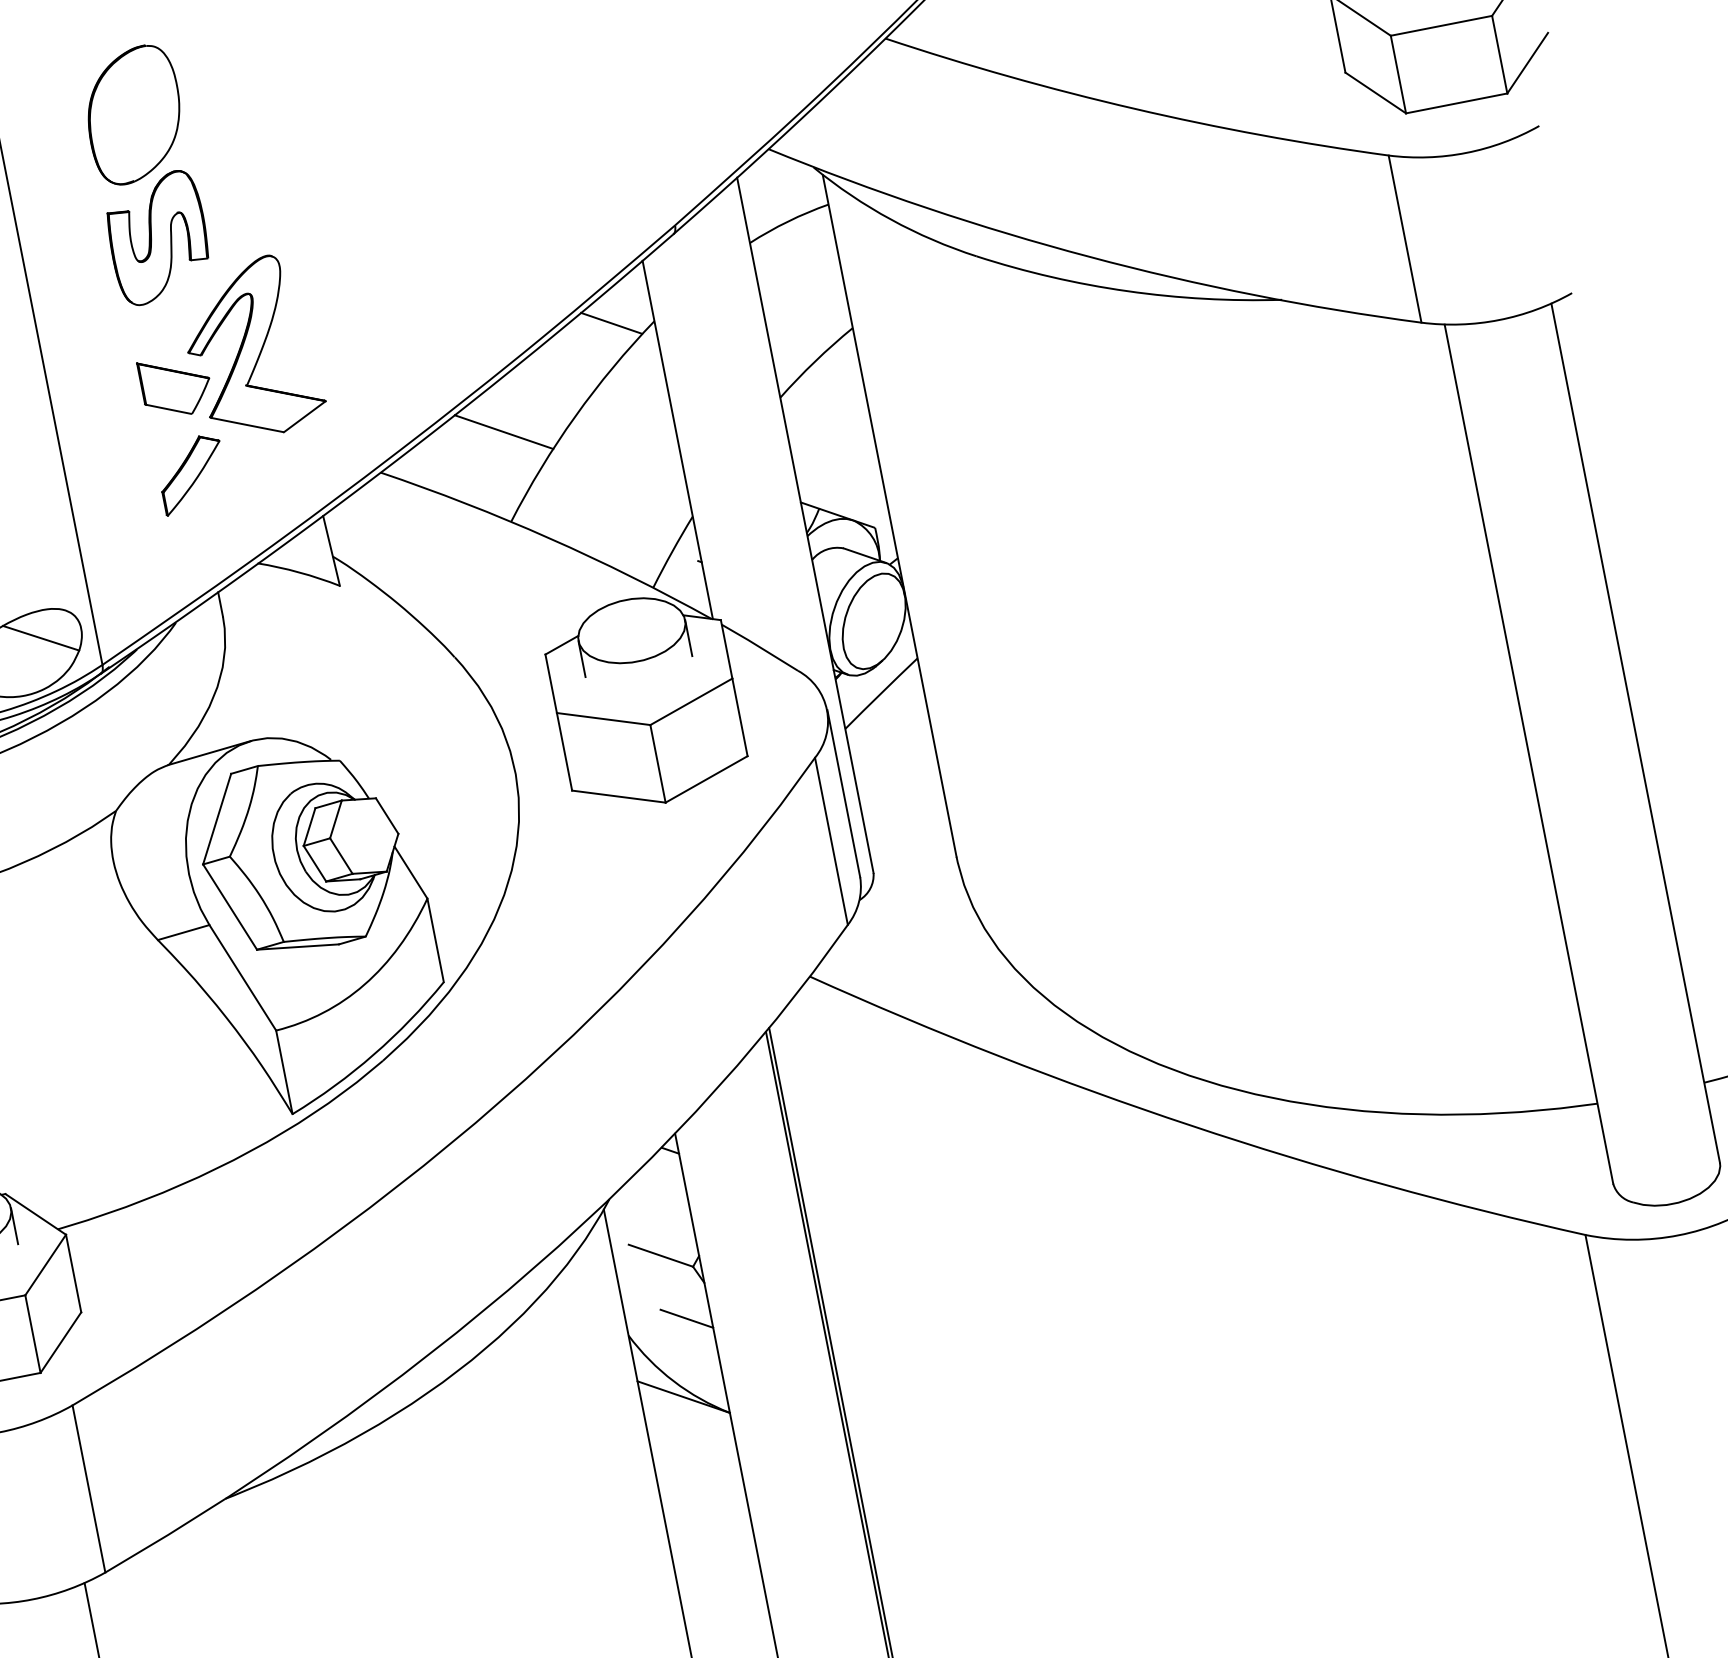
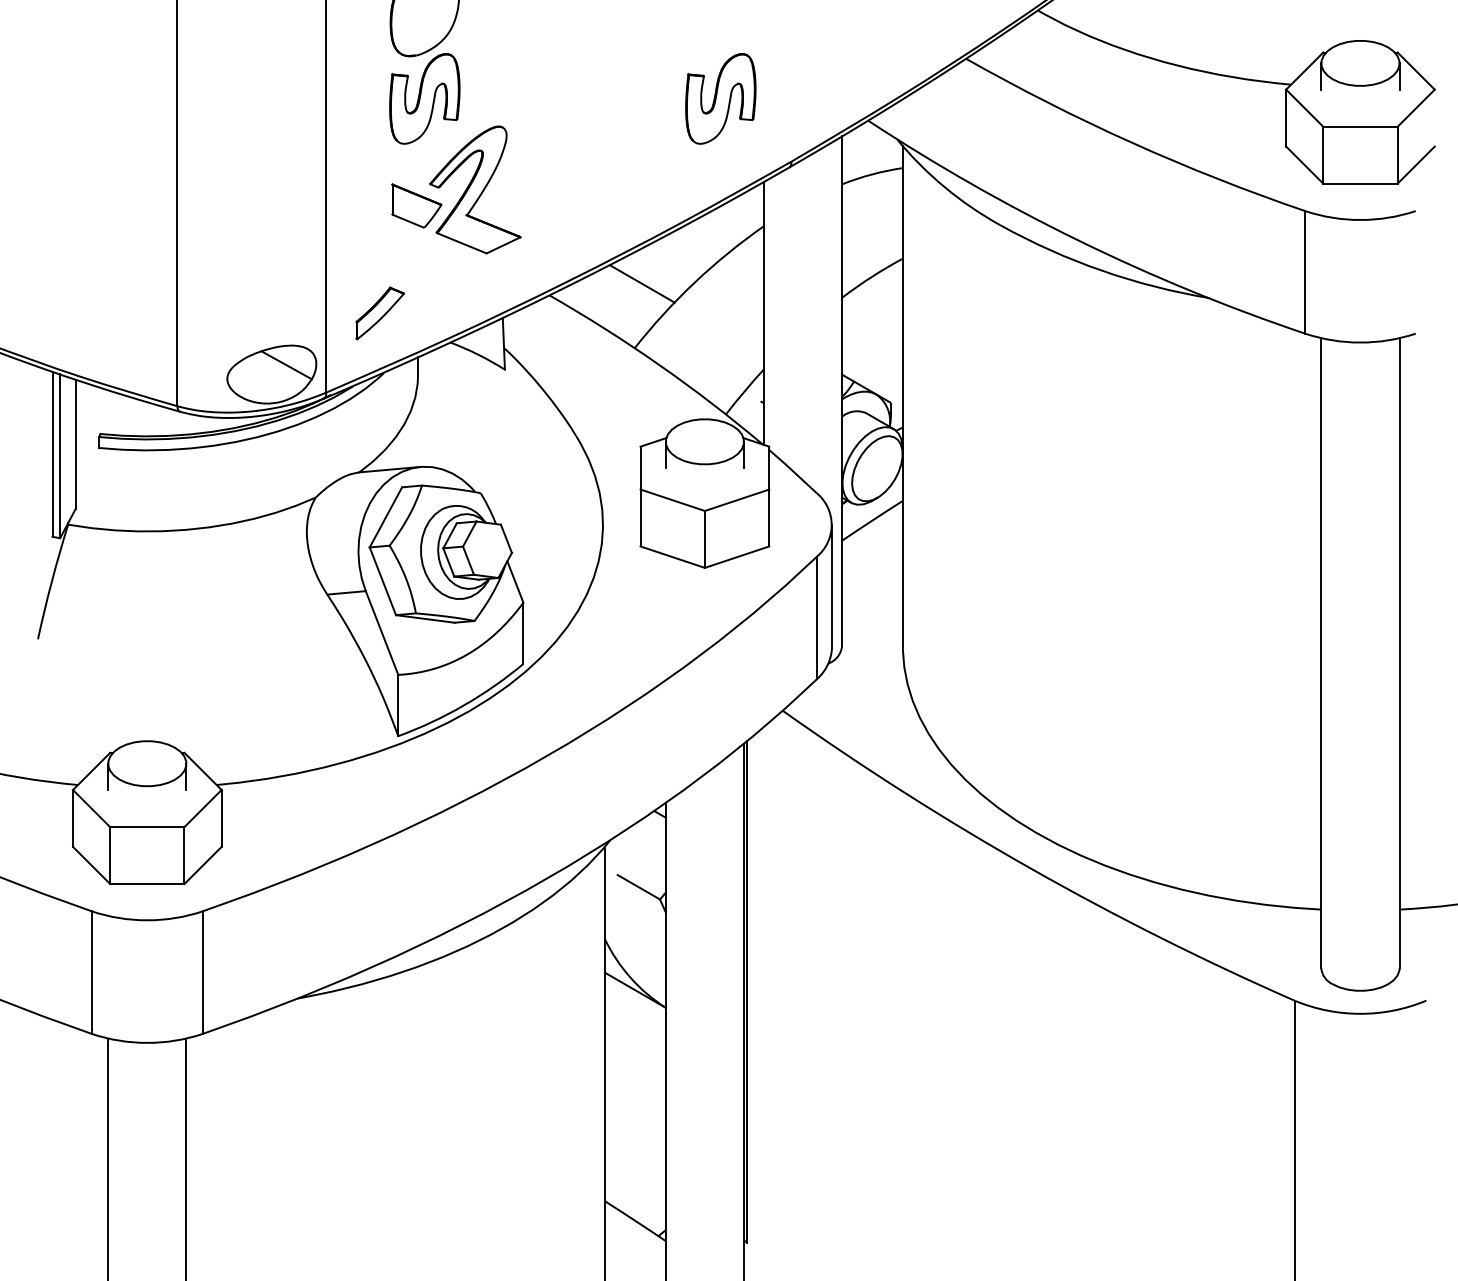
part: (561, 158) -> (720, 98), added
line: (611, 322) -> (733, 221), removed
part: (191, 474) -> (379, 313), moved
line: (687, 1318) -> (648, 935), removed

